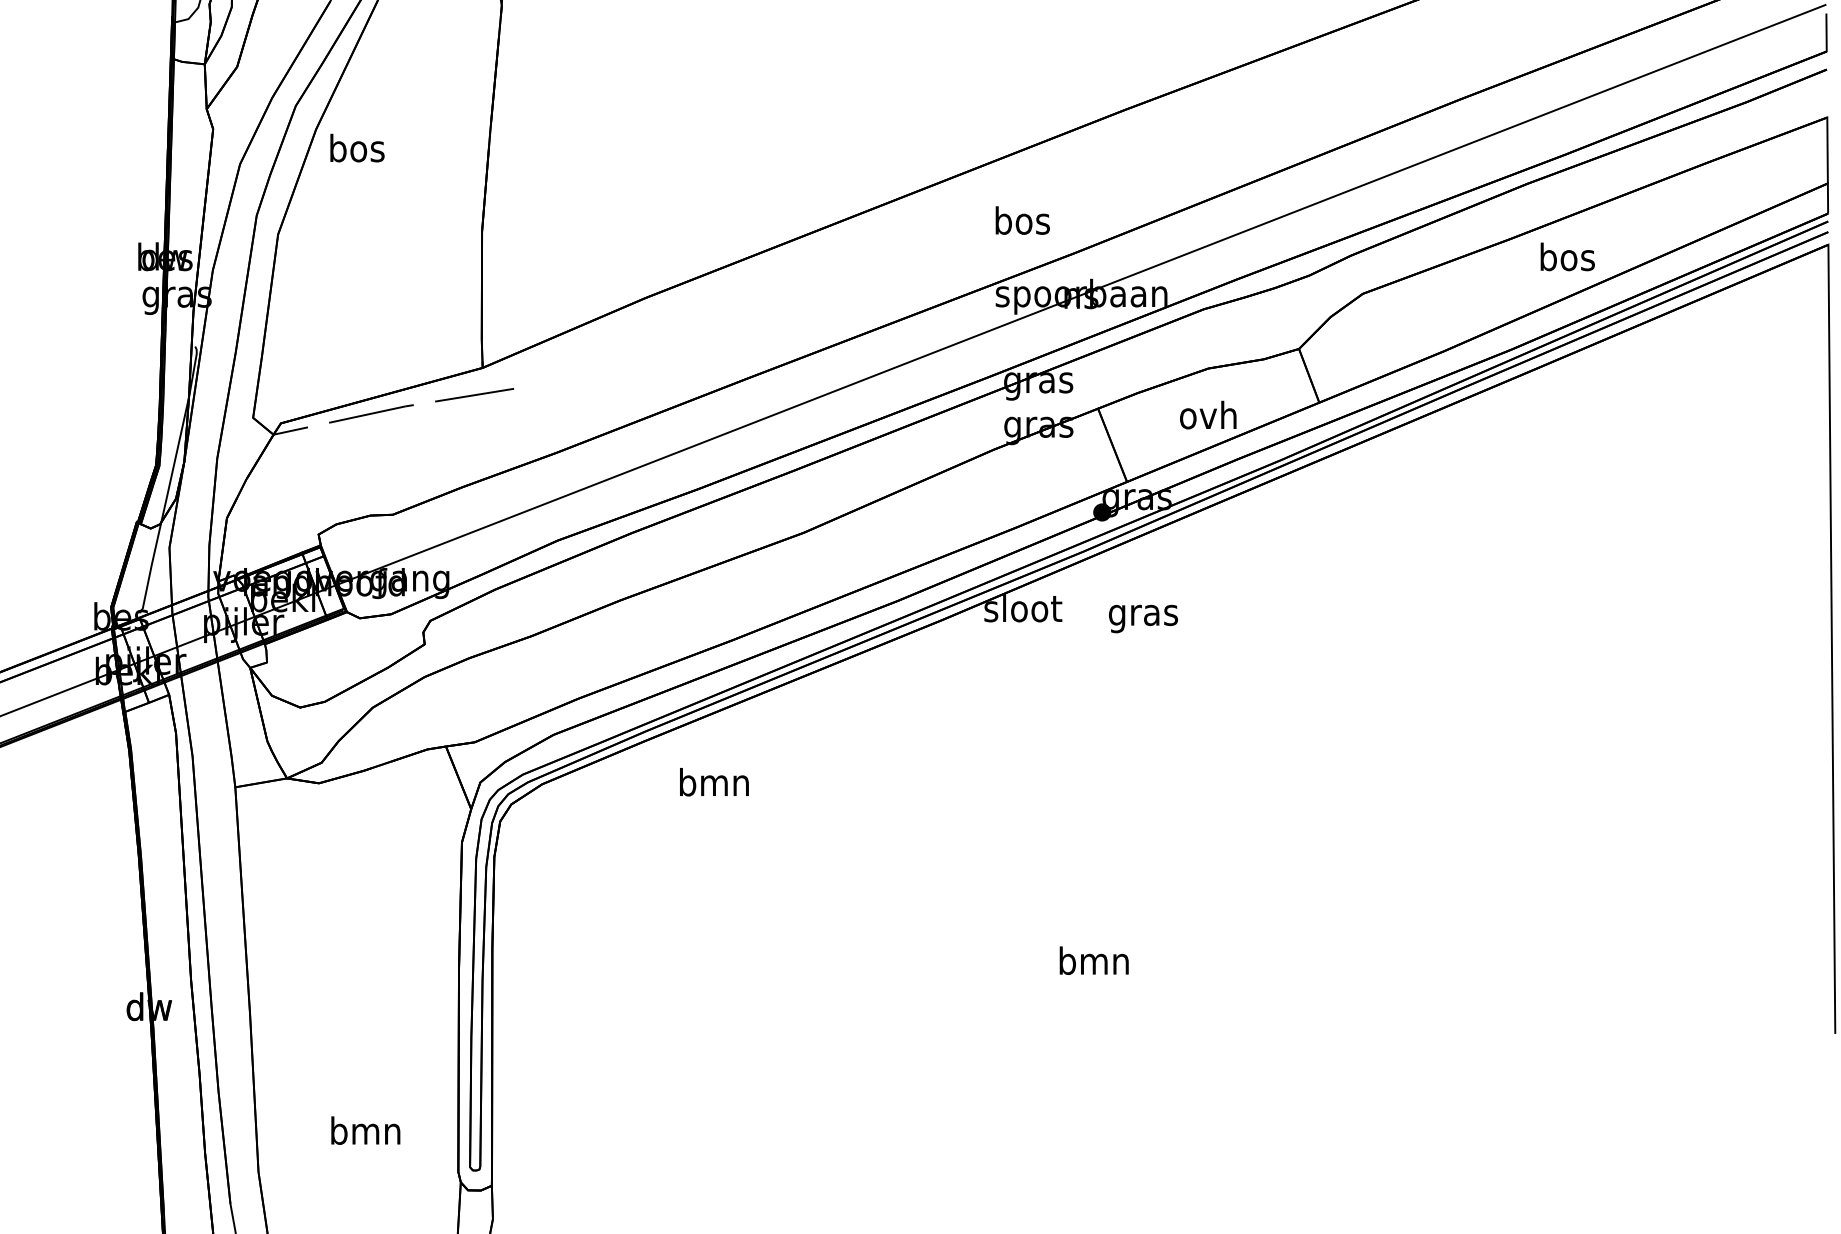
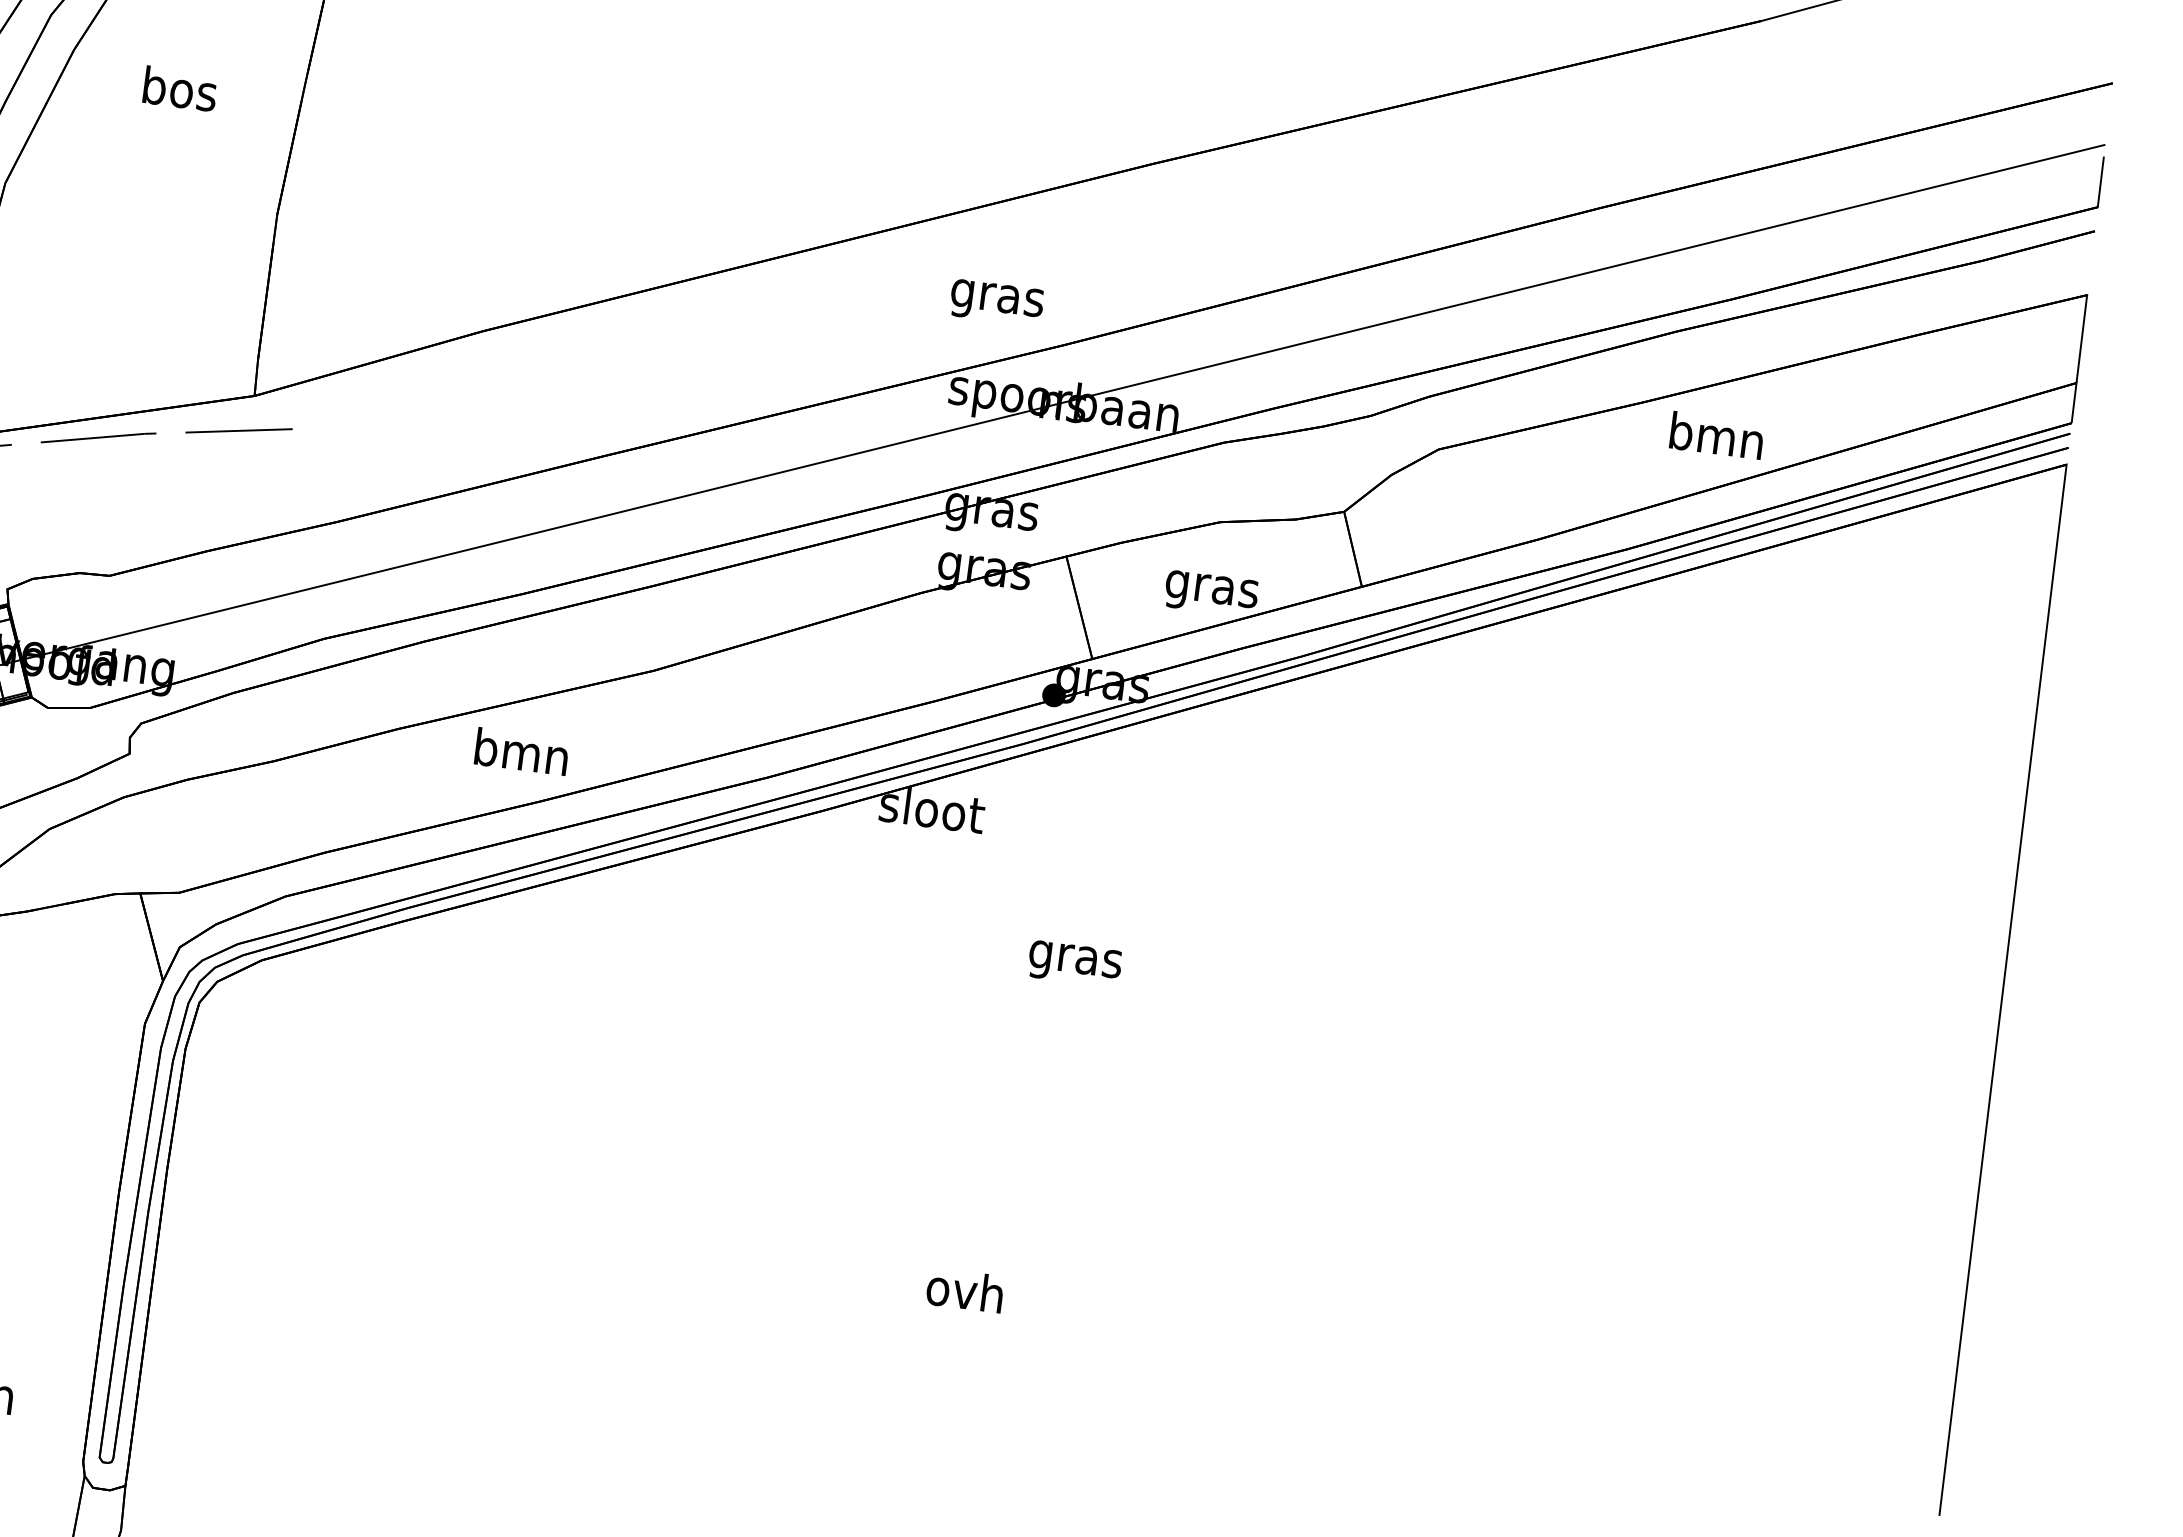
text: (357, 147) -> (180, 88), moved
text: (1021, 224) -> (996, 298), bos -> gras
text: (1566, 256) -> (1716, 435), bos -> bmn
text: (1208, 418) -> (1211, 588), ovh -> gras
text: (1143, 618) -> (1075, 963), moved
text: (714, 782) -> (521, 752), moved
text: (1093, 960) -> (964, 1290), bmn -> ovh

